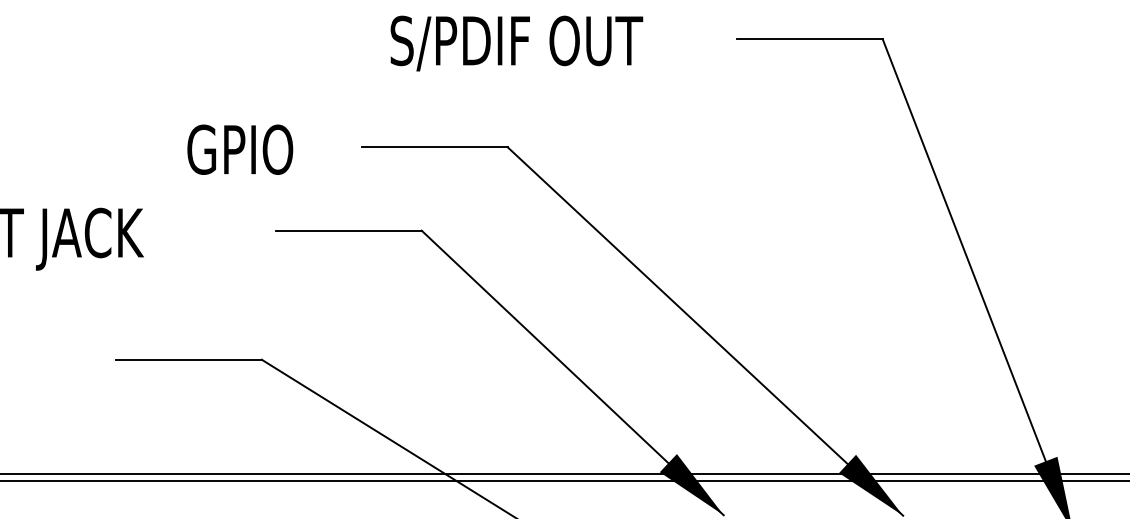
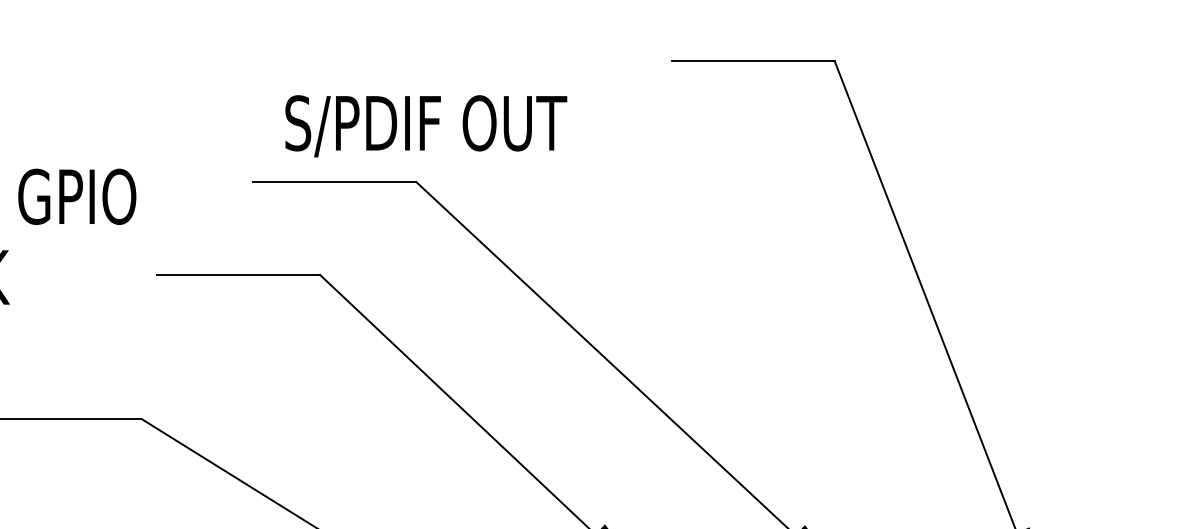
text: (516, 43) -> (425, 126), moved
text: (240, 149) -> (77, 196), moved

